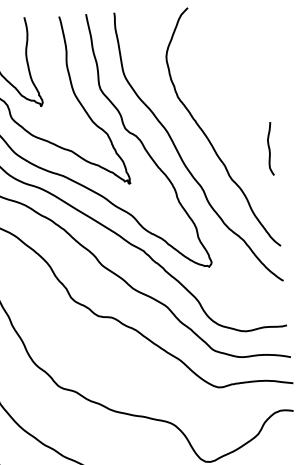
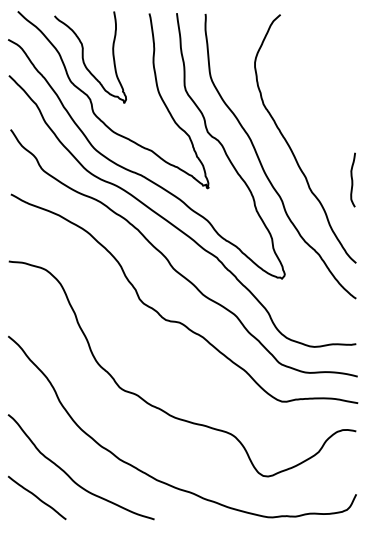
curve: (269, 148) -> (352, 179), moved

